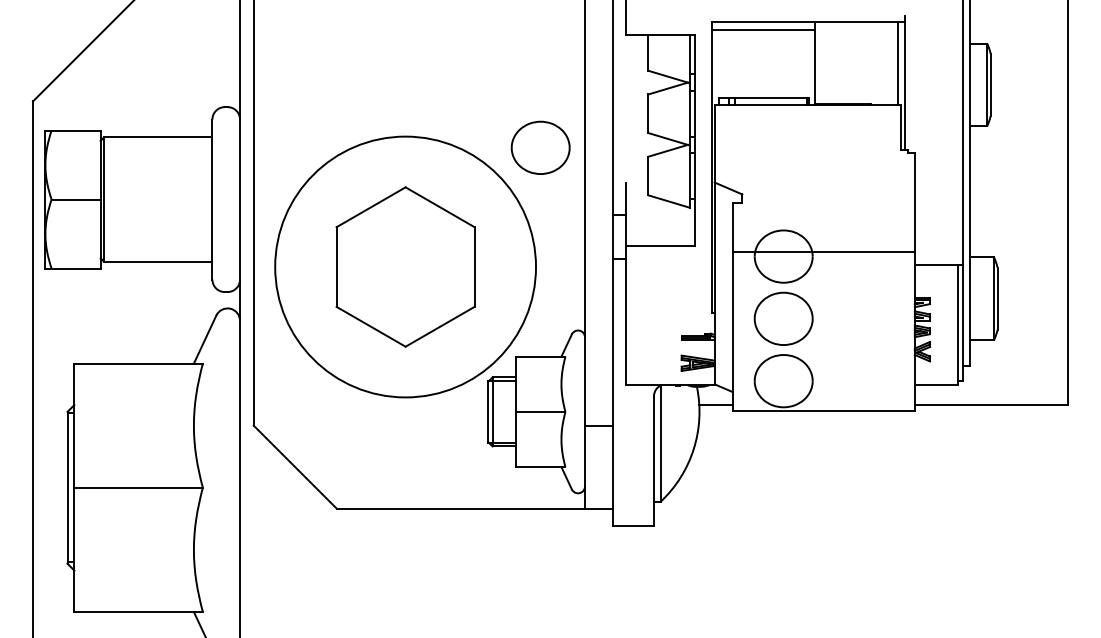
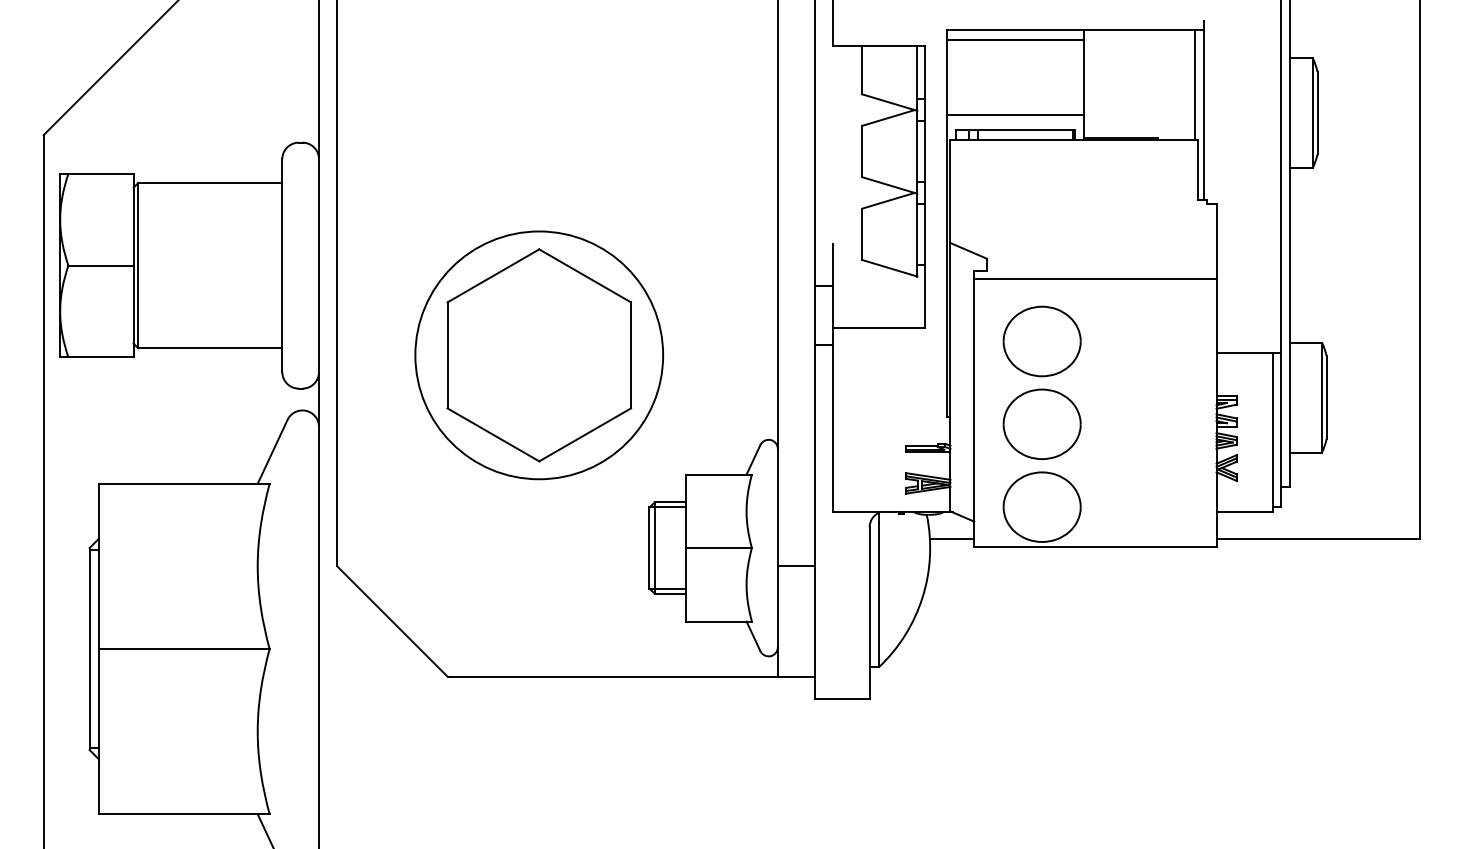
line: (763, 86) -> (1015, 115), added
part: (540, 147) -> (718, 196), removed
line: (823, 252) -> (1095, 278), moved
circle: (405, 266) -> (539, 354), size x0.71

